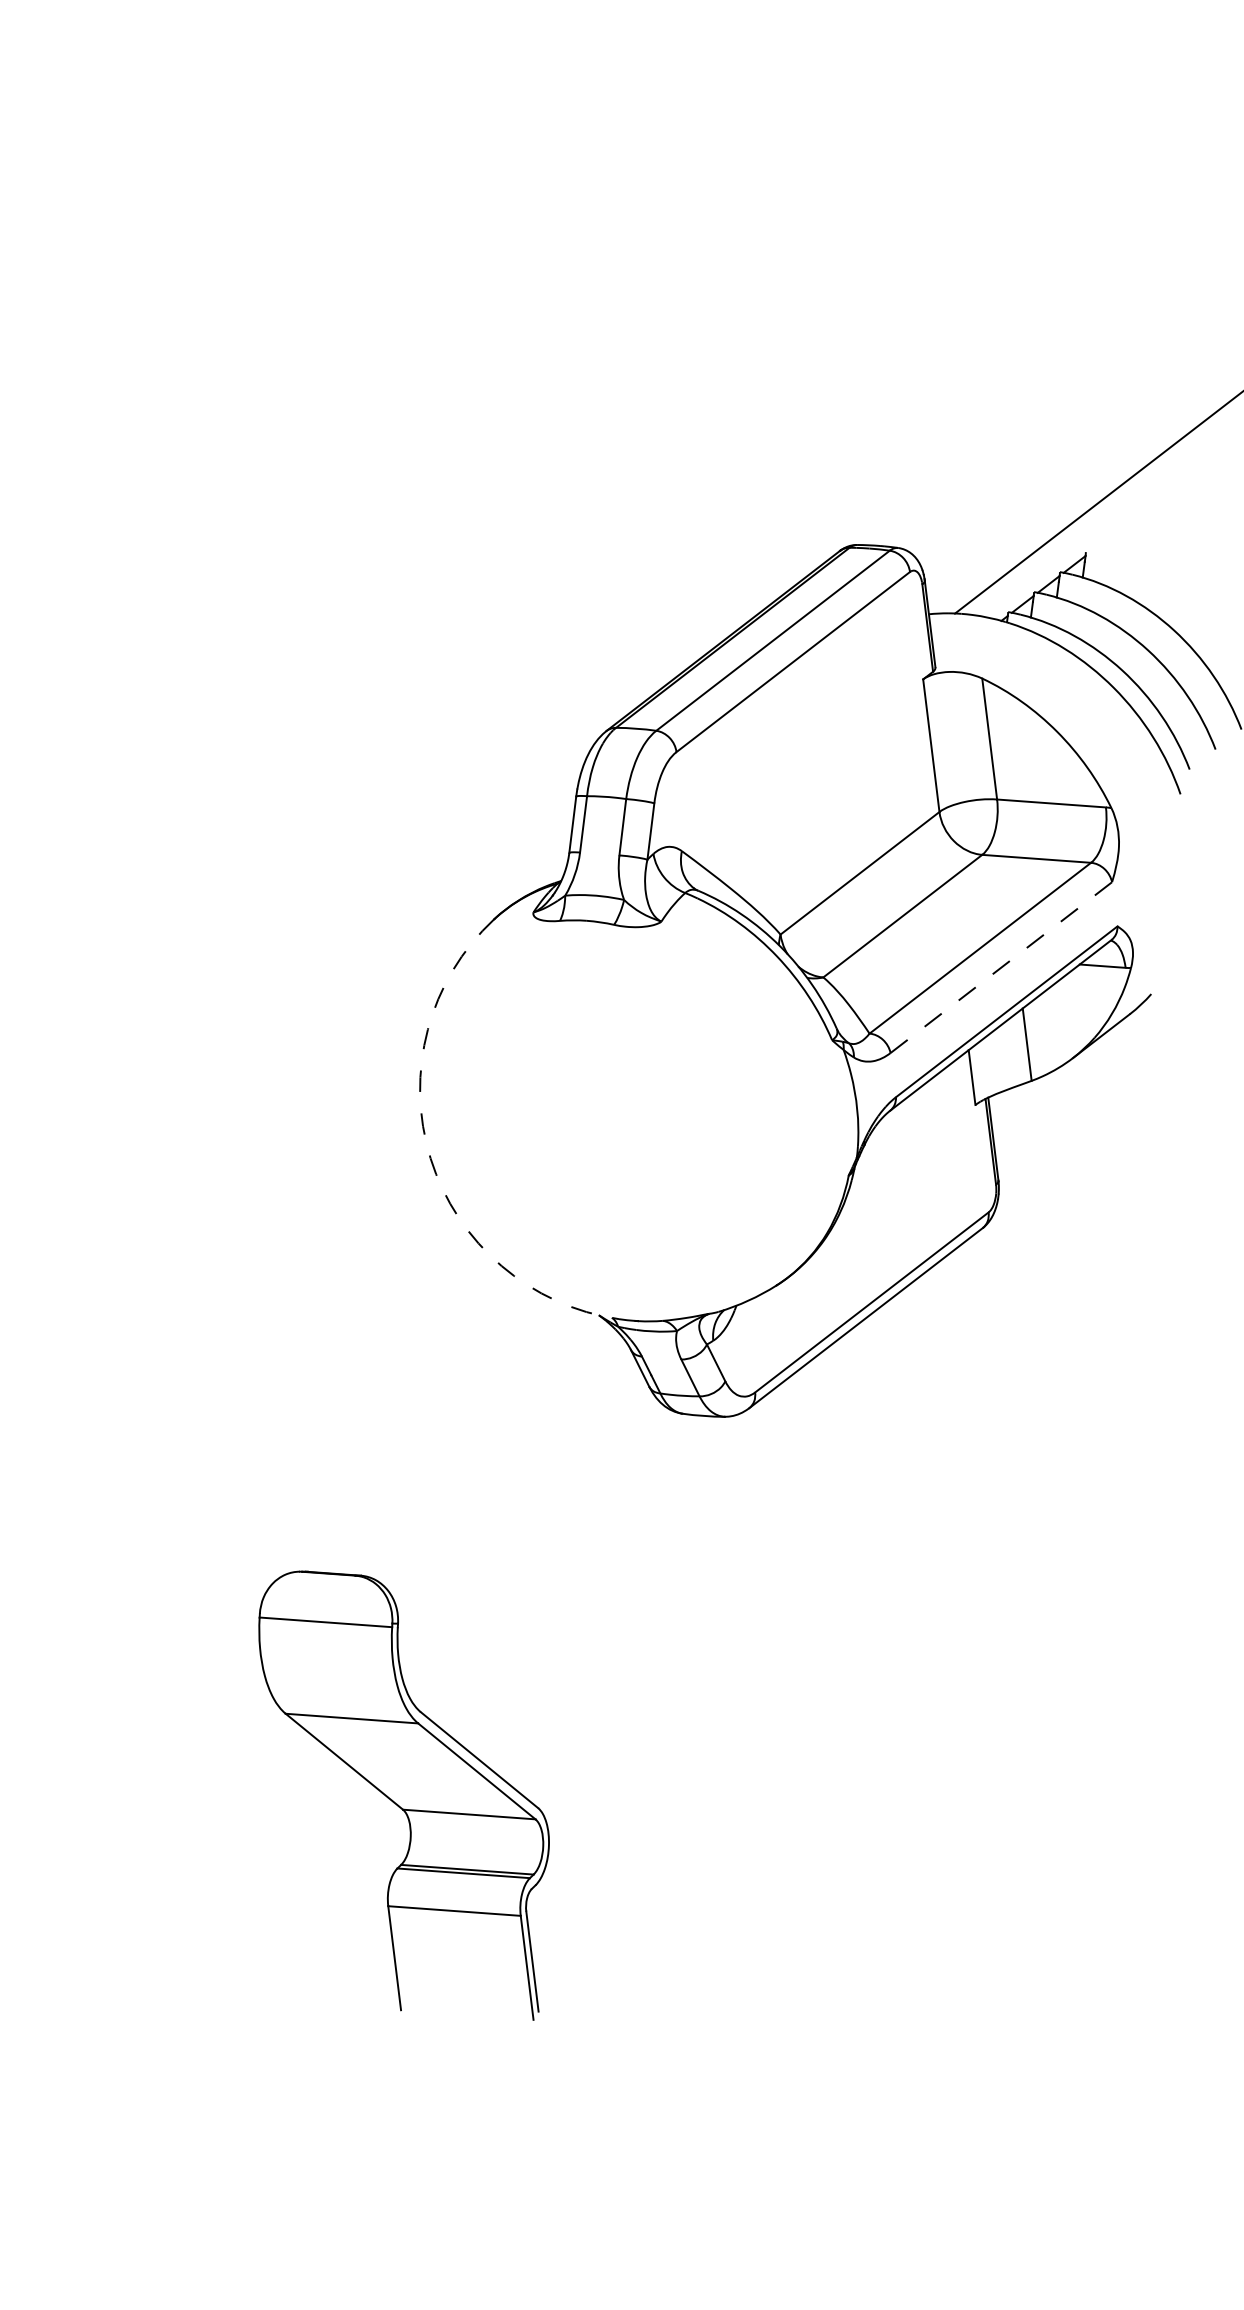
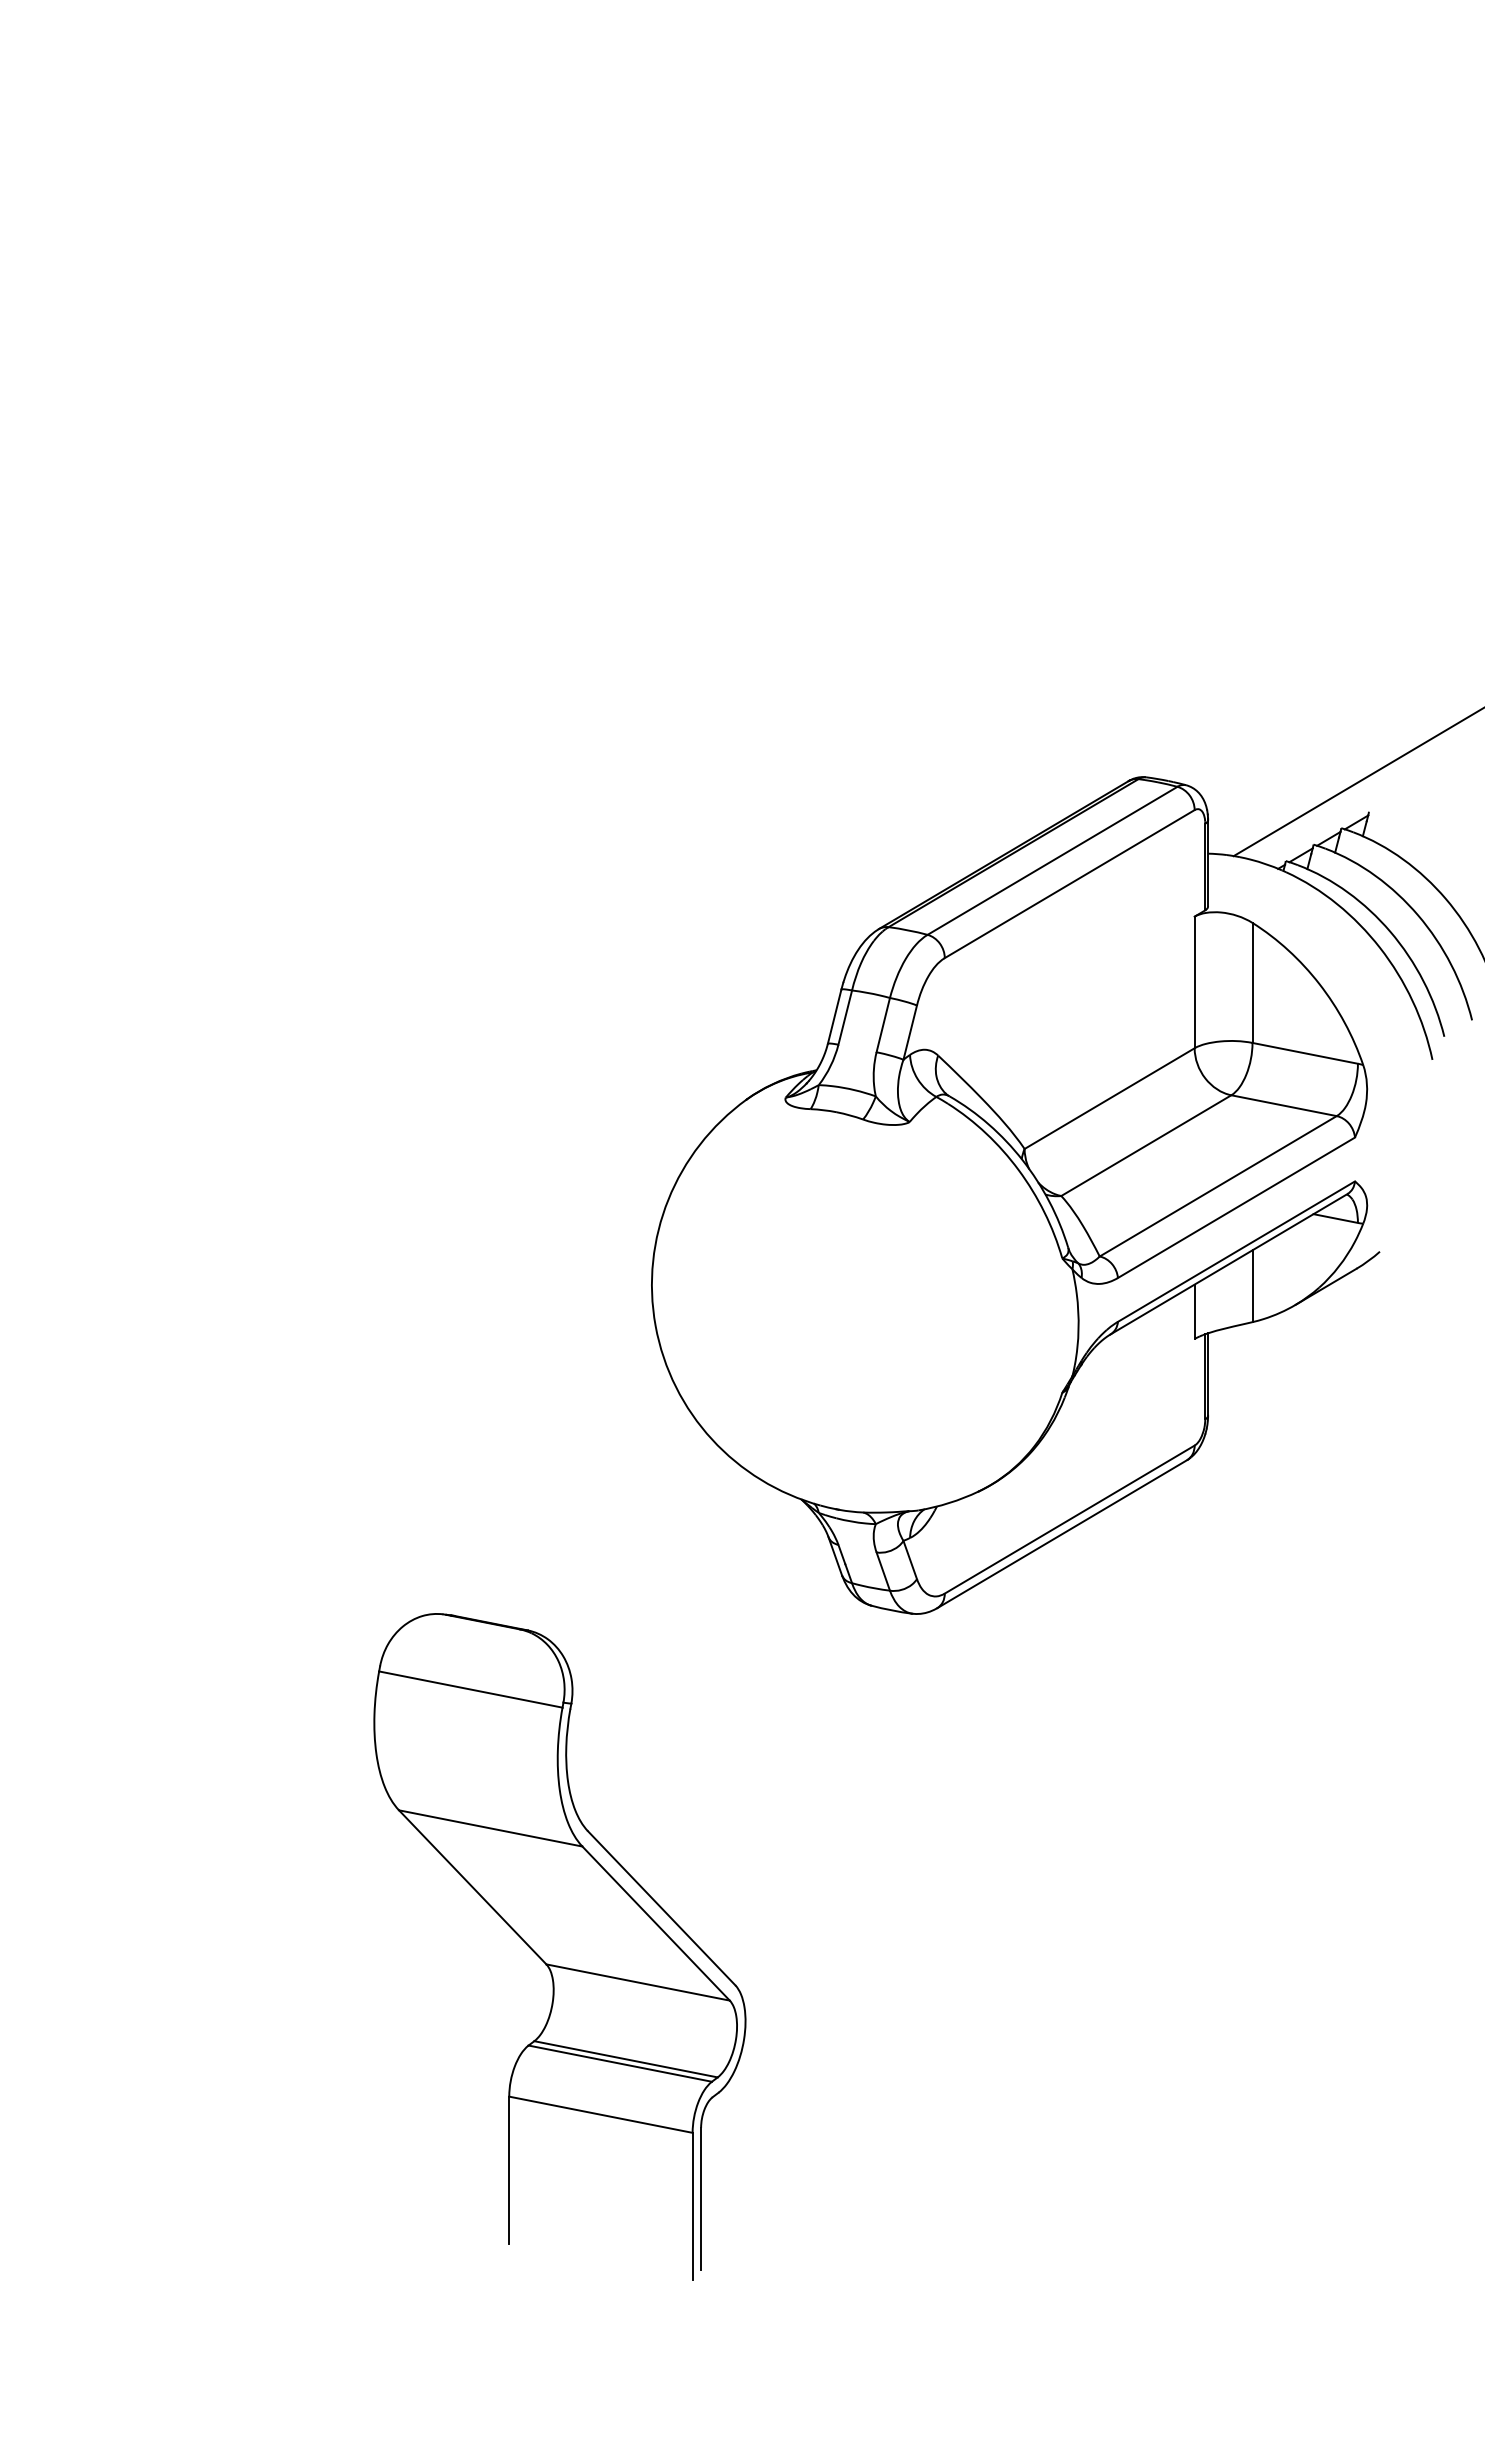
line: (1001, 967) -> (1236, 1207), dashed -> solid
arc: (430, 1158) -> (655, 1325), dashed -> solid
part: (410, 1795) -> (559, 1946), size x1.43

